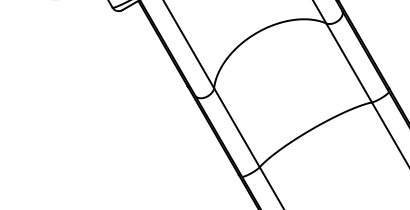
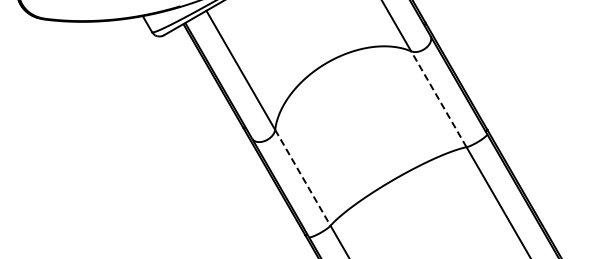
line: (348, 62) -> (438, 98), solid -> dashed
line: (237, 128) -> (303, 178), solid -> dashed

